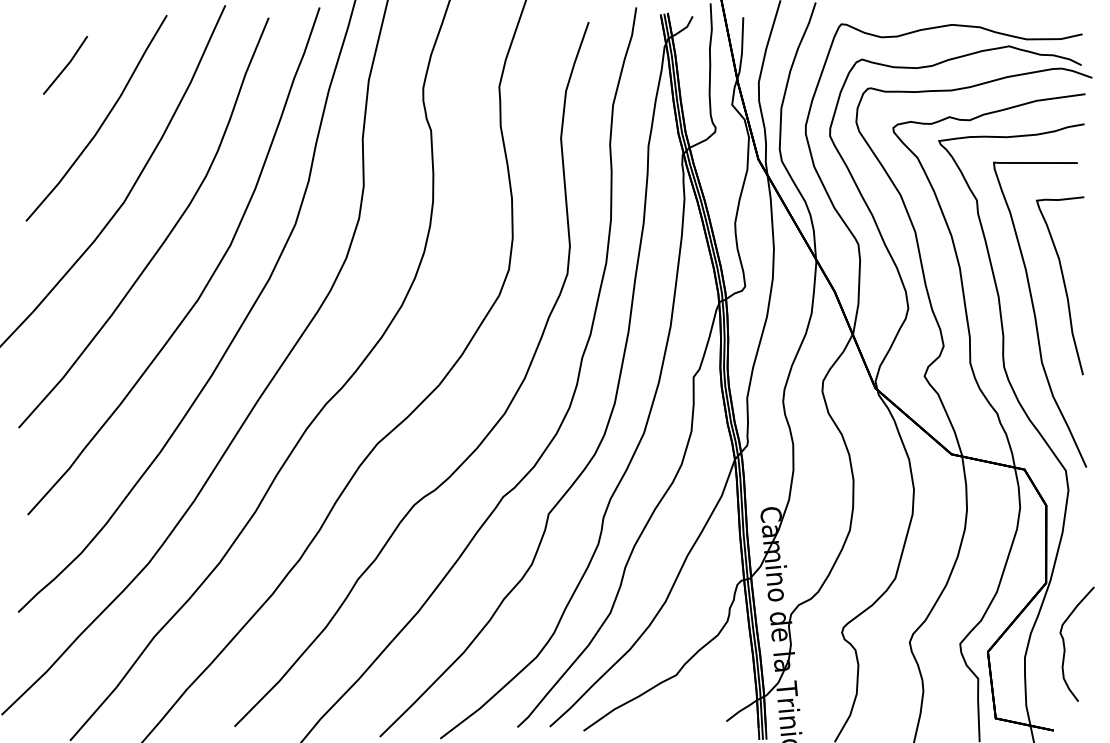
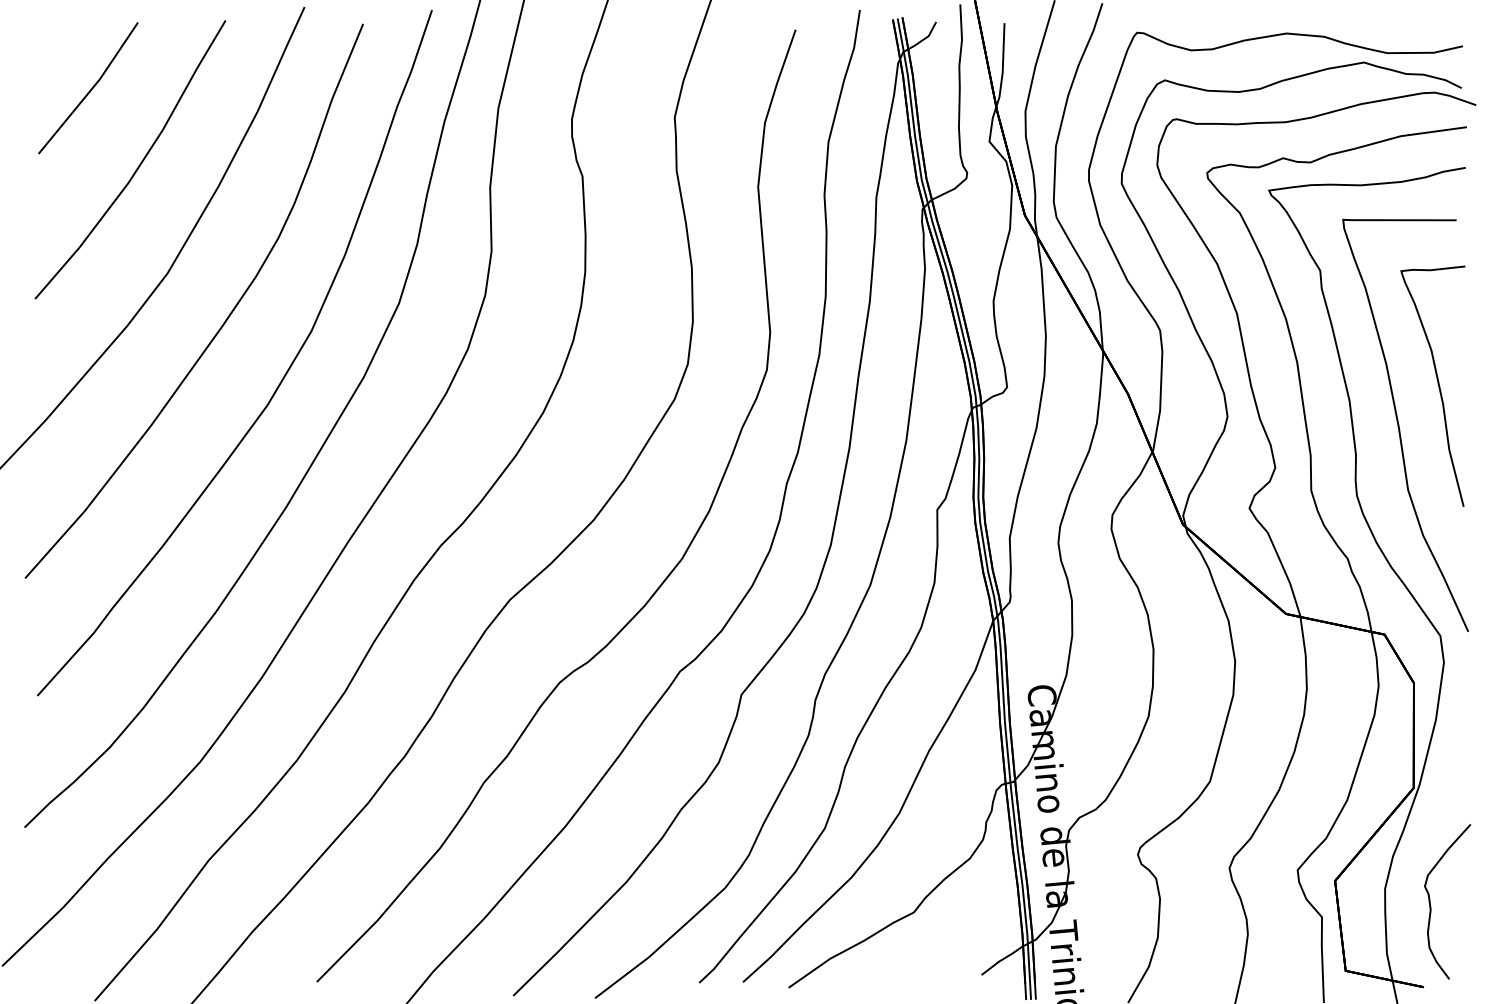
part: (65, 65) -> (88, 88), size x1.67
curve: (1065, 646) -> (1431, 904), moved

